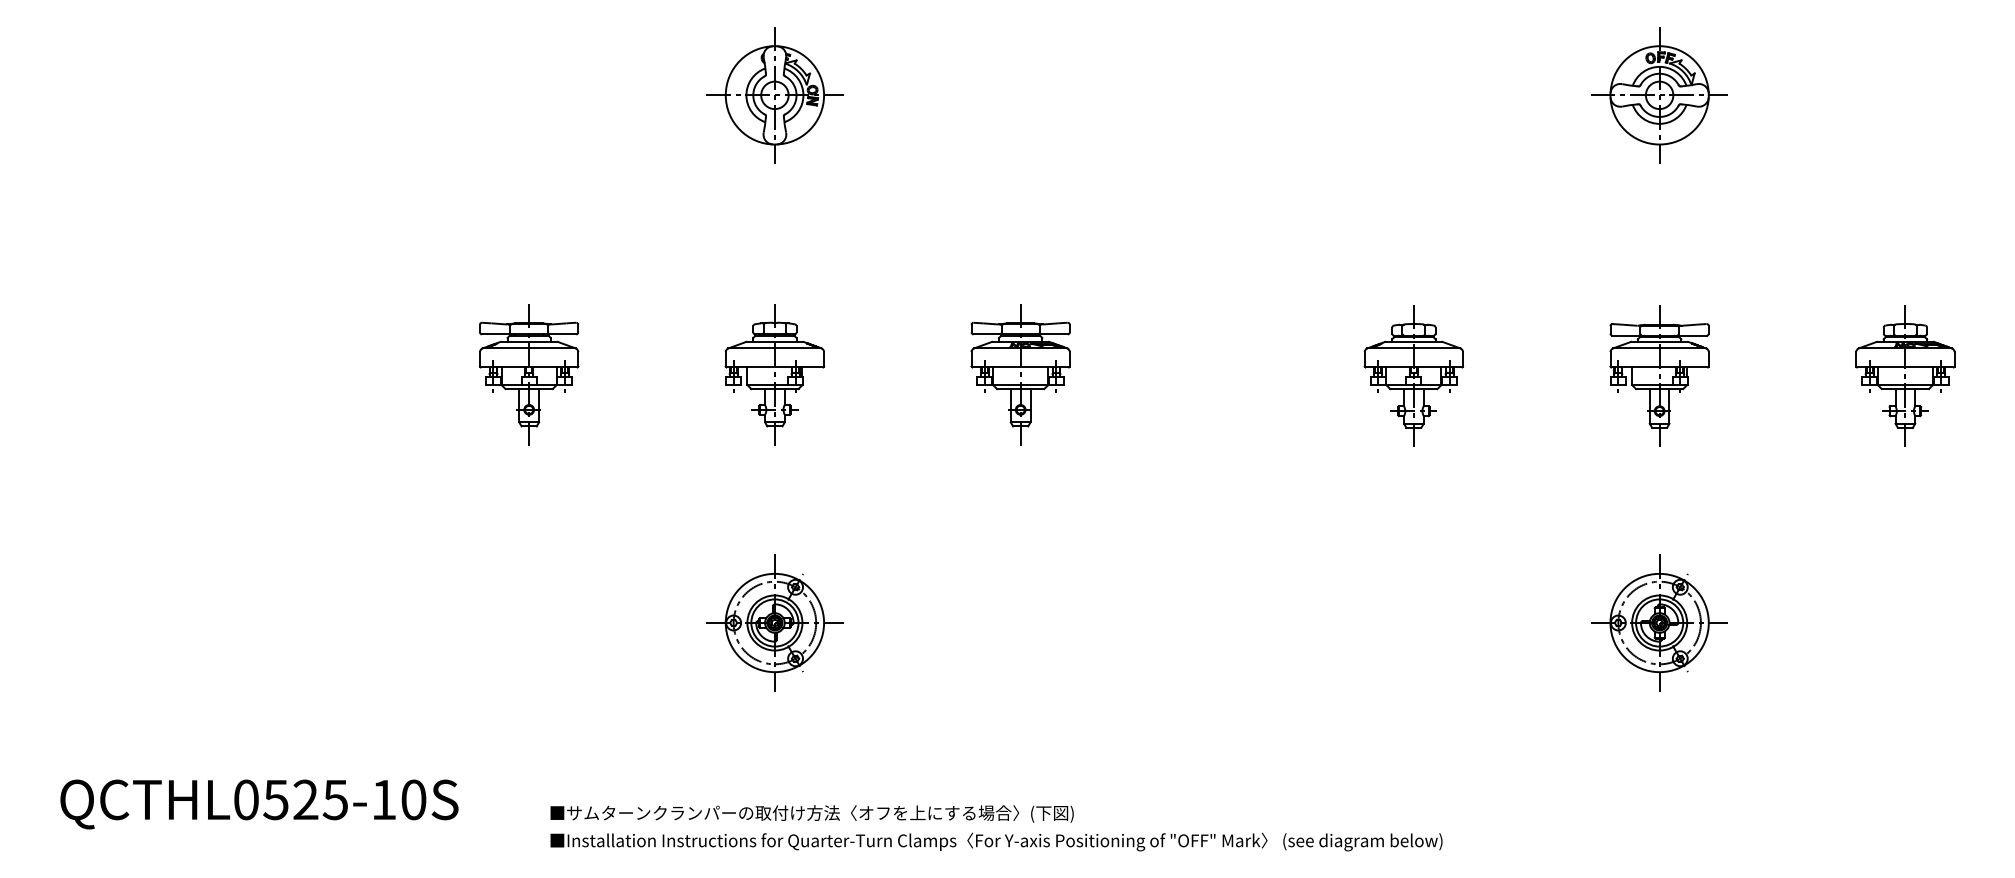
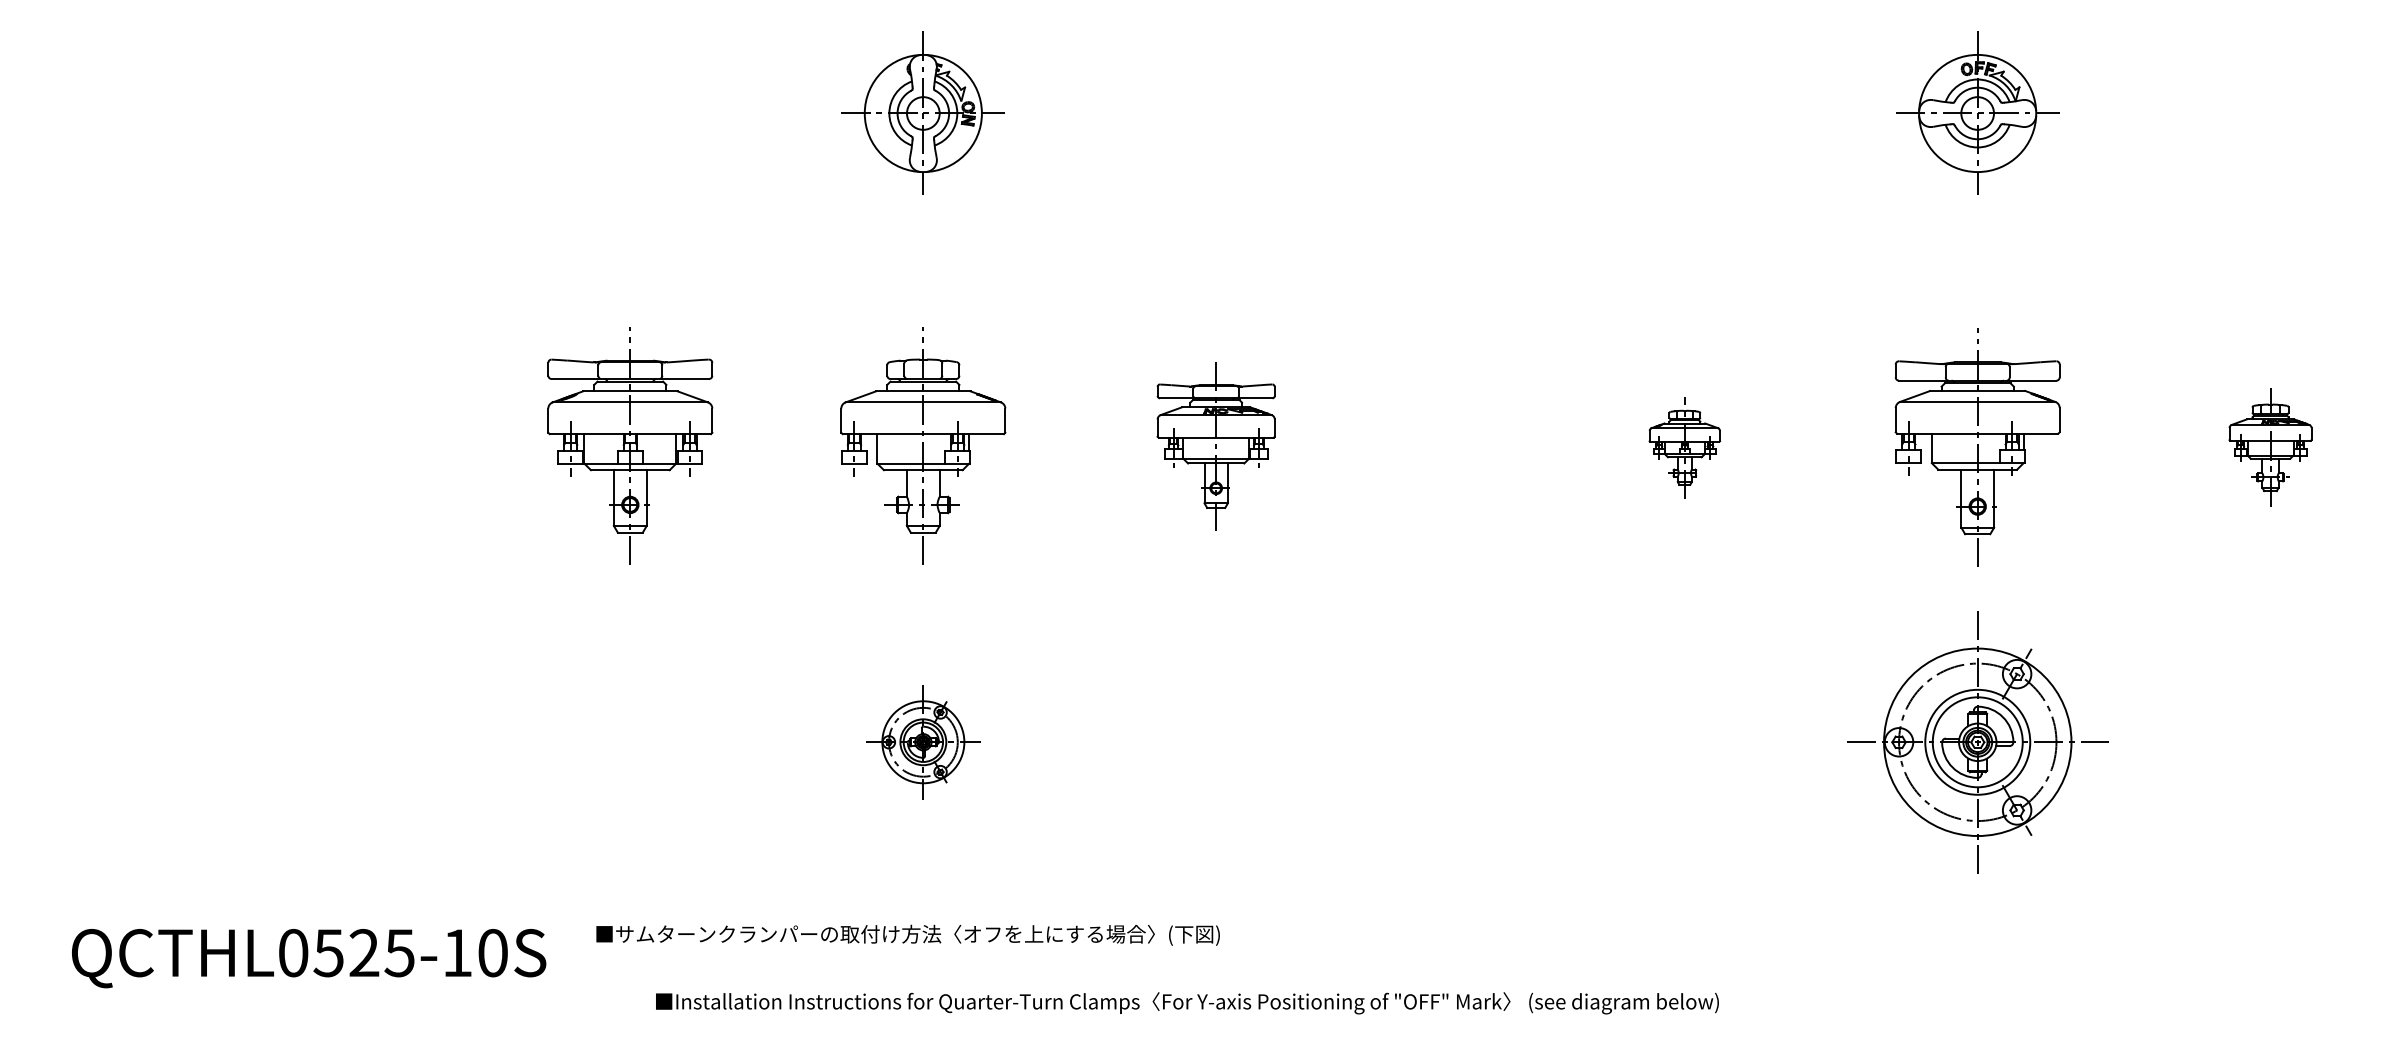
part: (529, 374) -> (630, 446), size x1.4
part: (774, 374) -> (922, 446), size x1.4
part: (1413, 375) -> (1684, 447), size x0.6
part: (1659, 375) -> (1977, 447), size x1.4
part: (1905, 375) -> (2270, 447), size x0.7
part: (774, 622) -> (922, 741), size x0.7
part: (1659, 622) -> (1977, 741), size x1.6
text: (811, 813) -> (907, 934), moved

